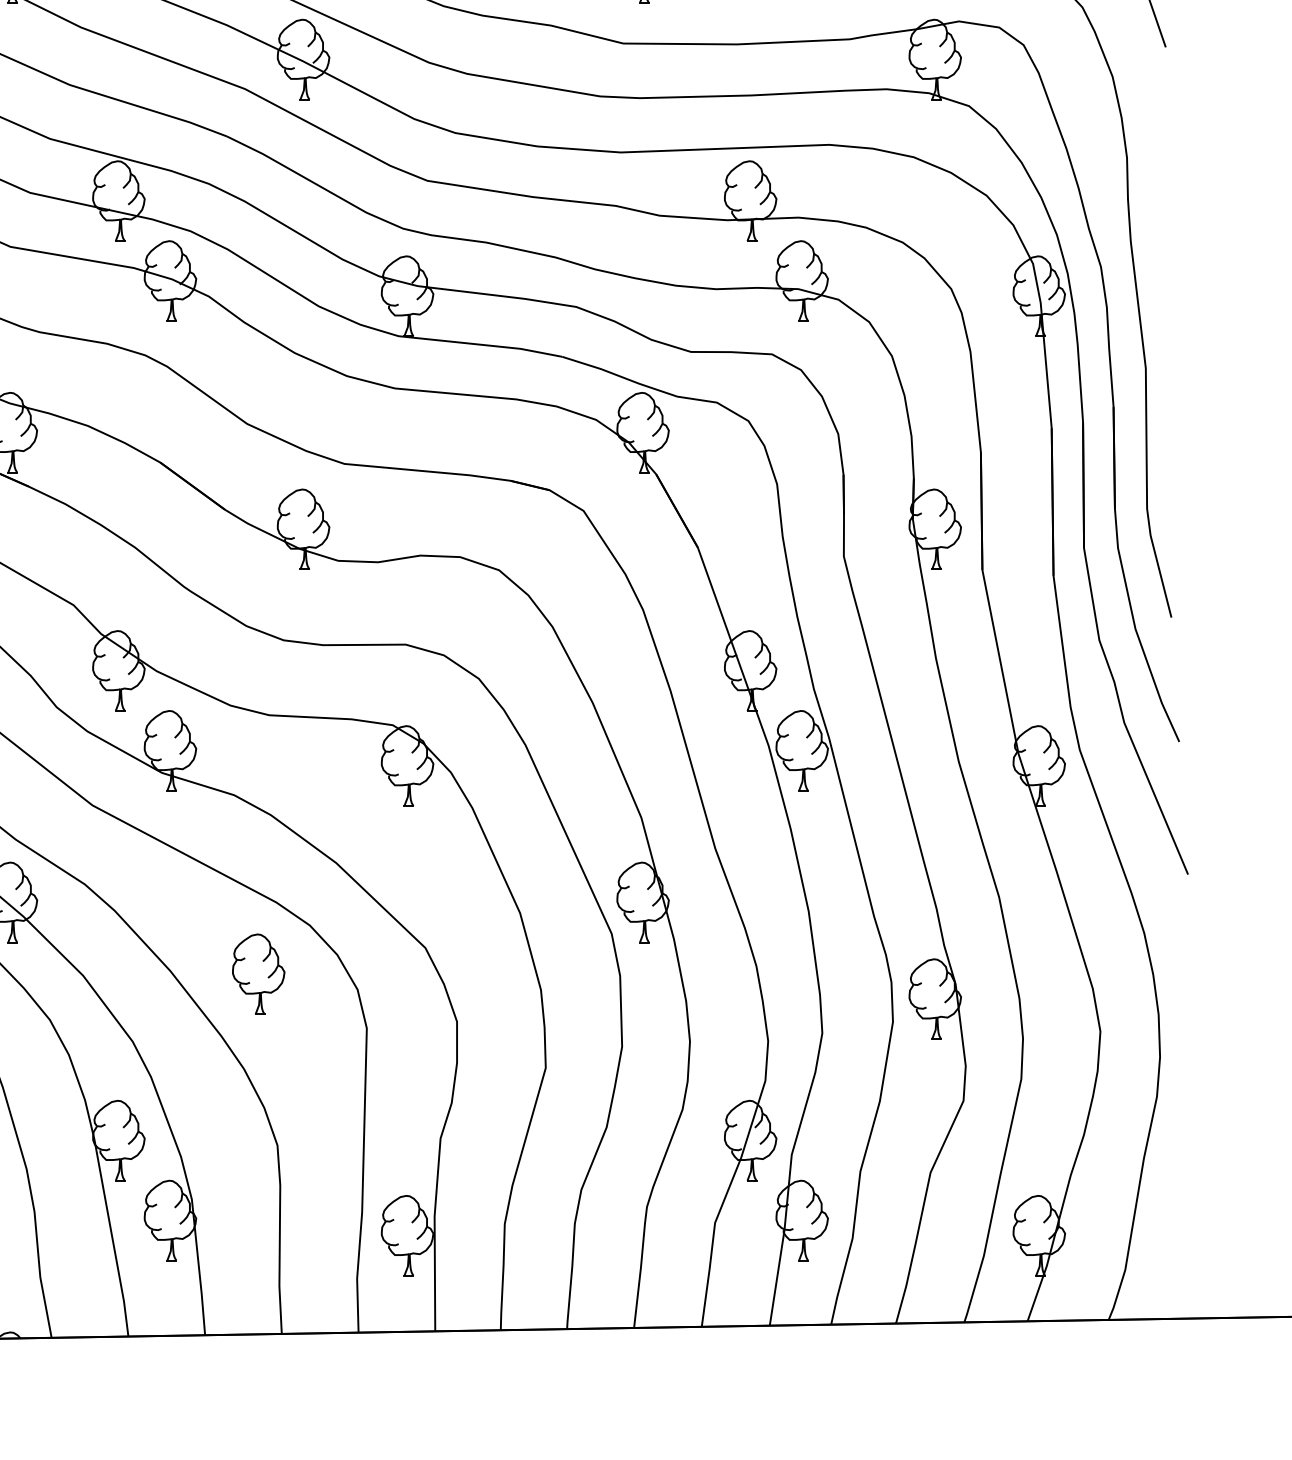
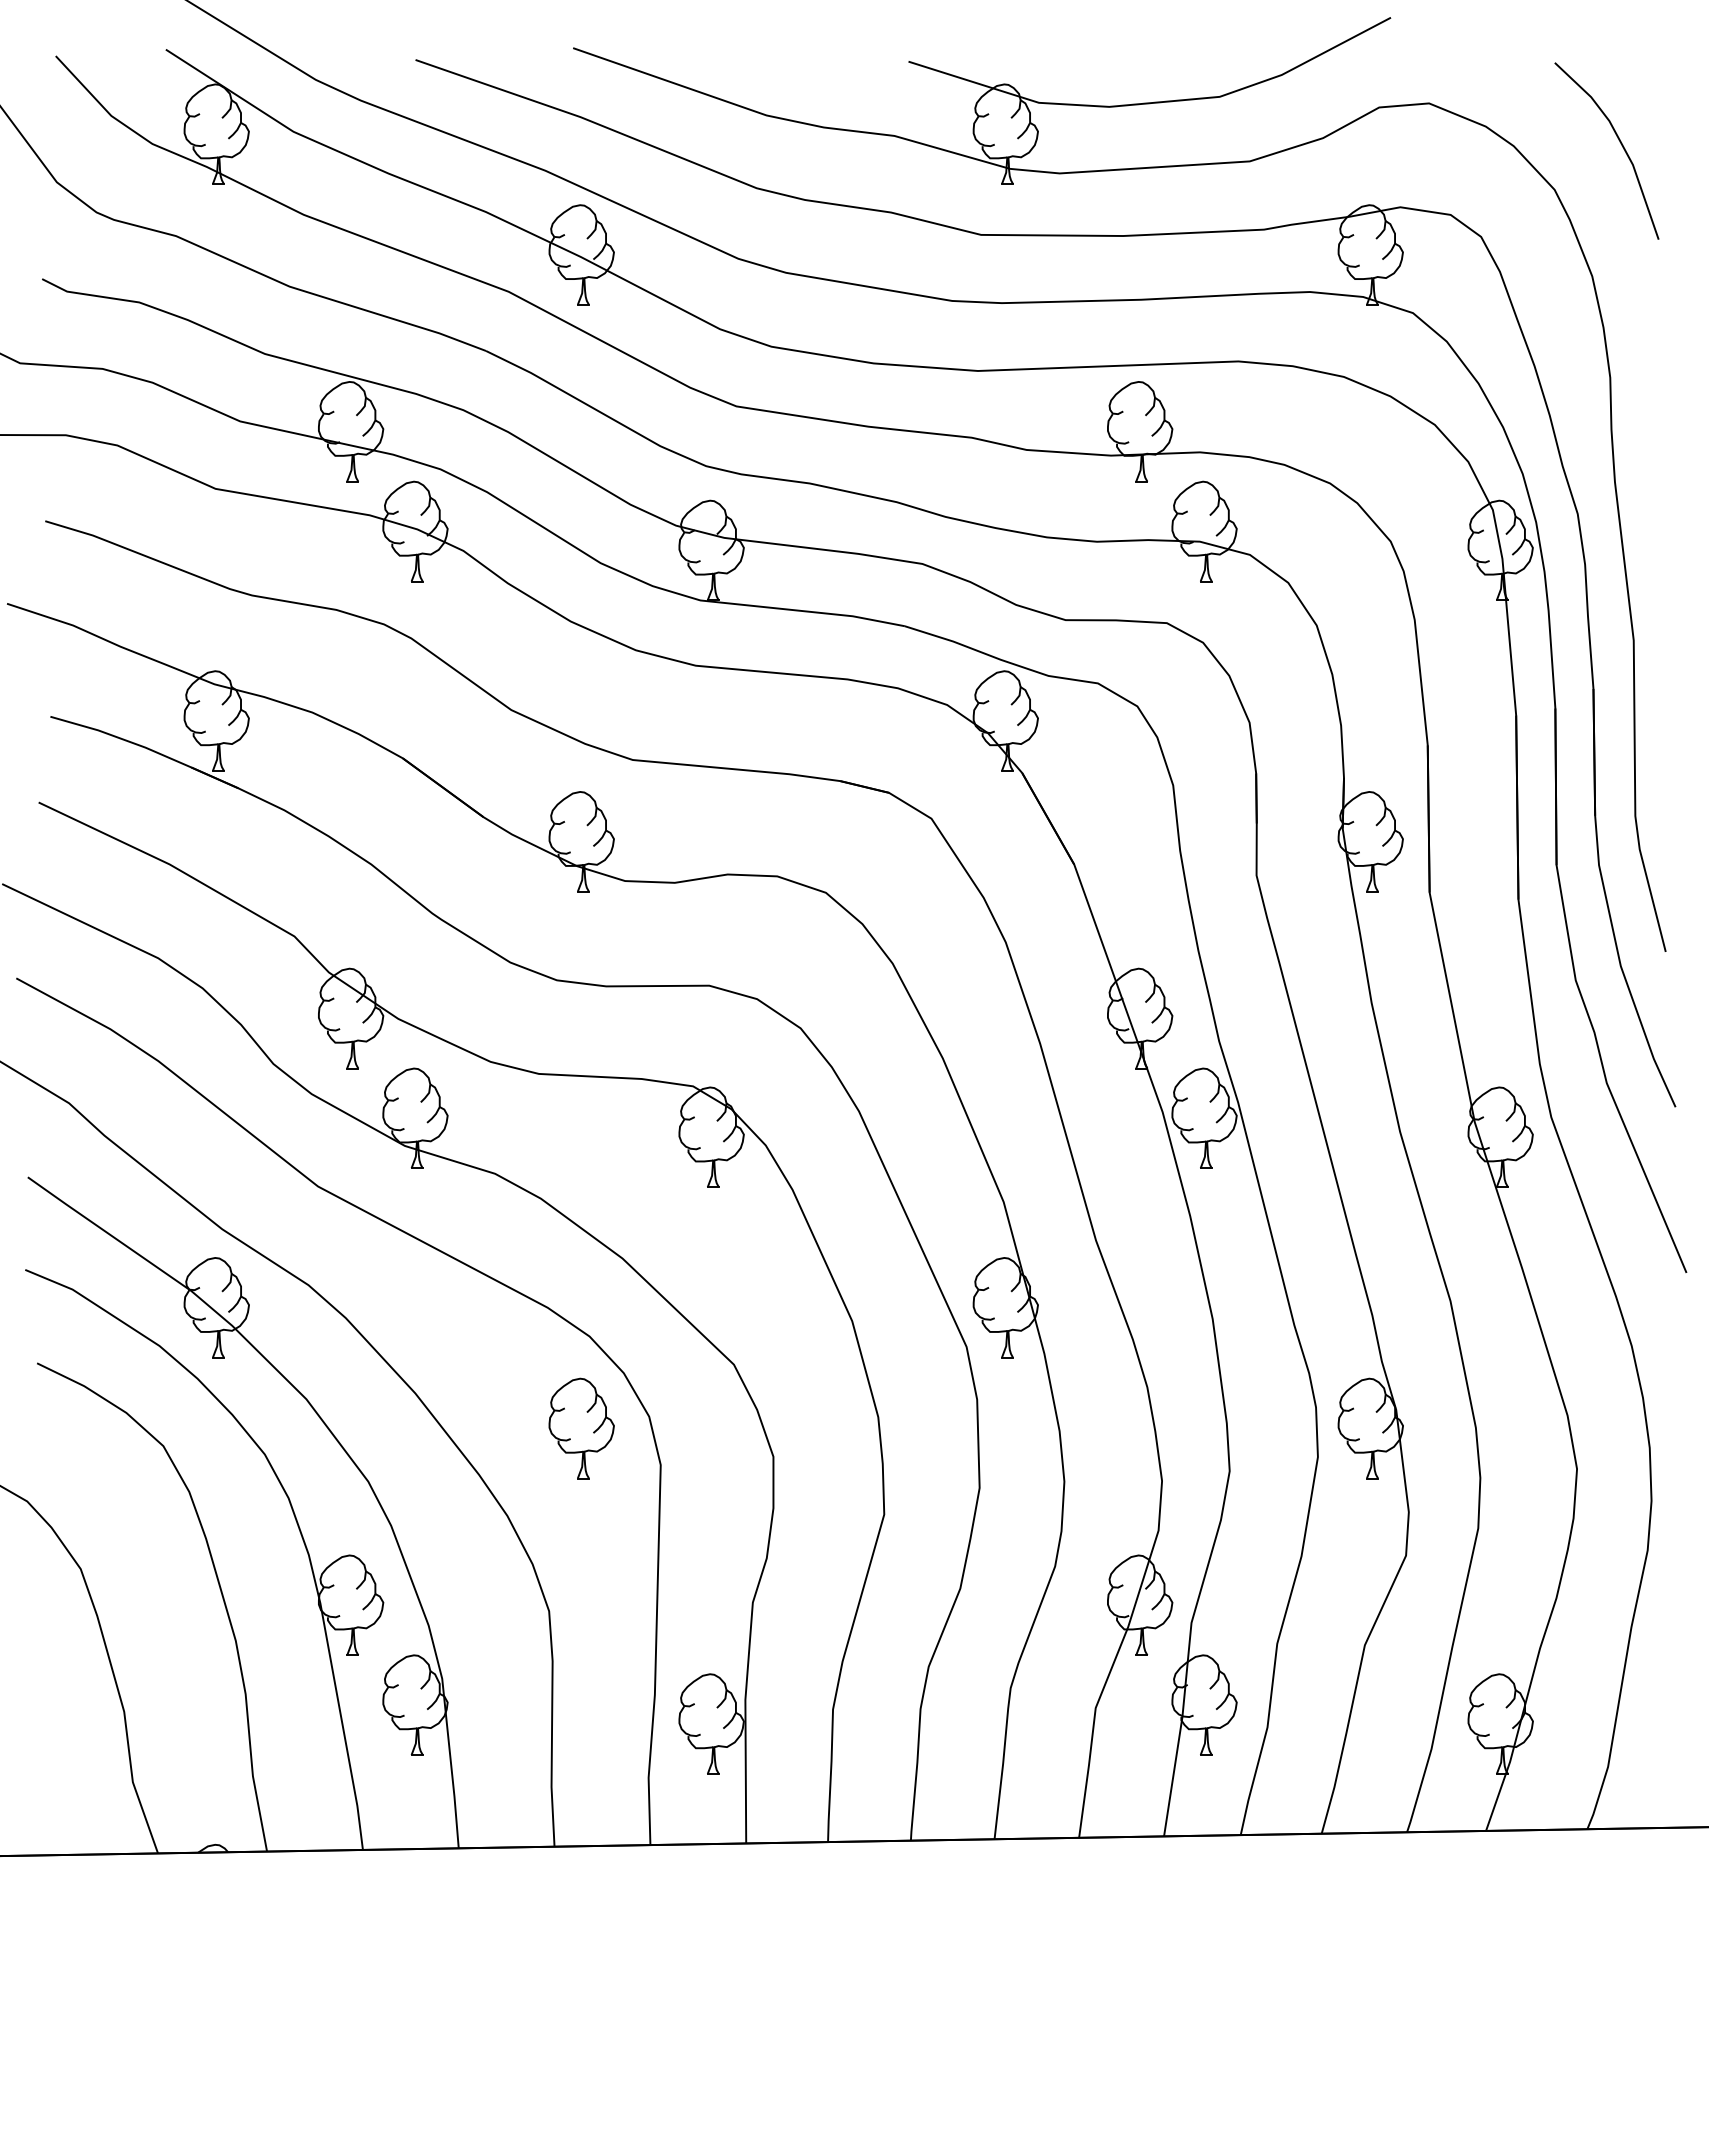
part: (258, 974) -> (581, 1428), moved

